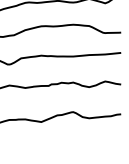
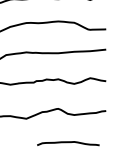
curve: (83, 146) -> (68, 143), added

